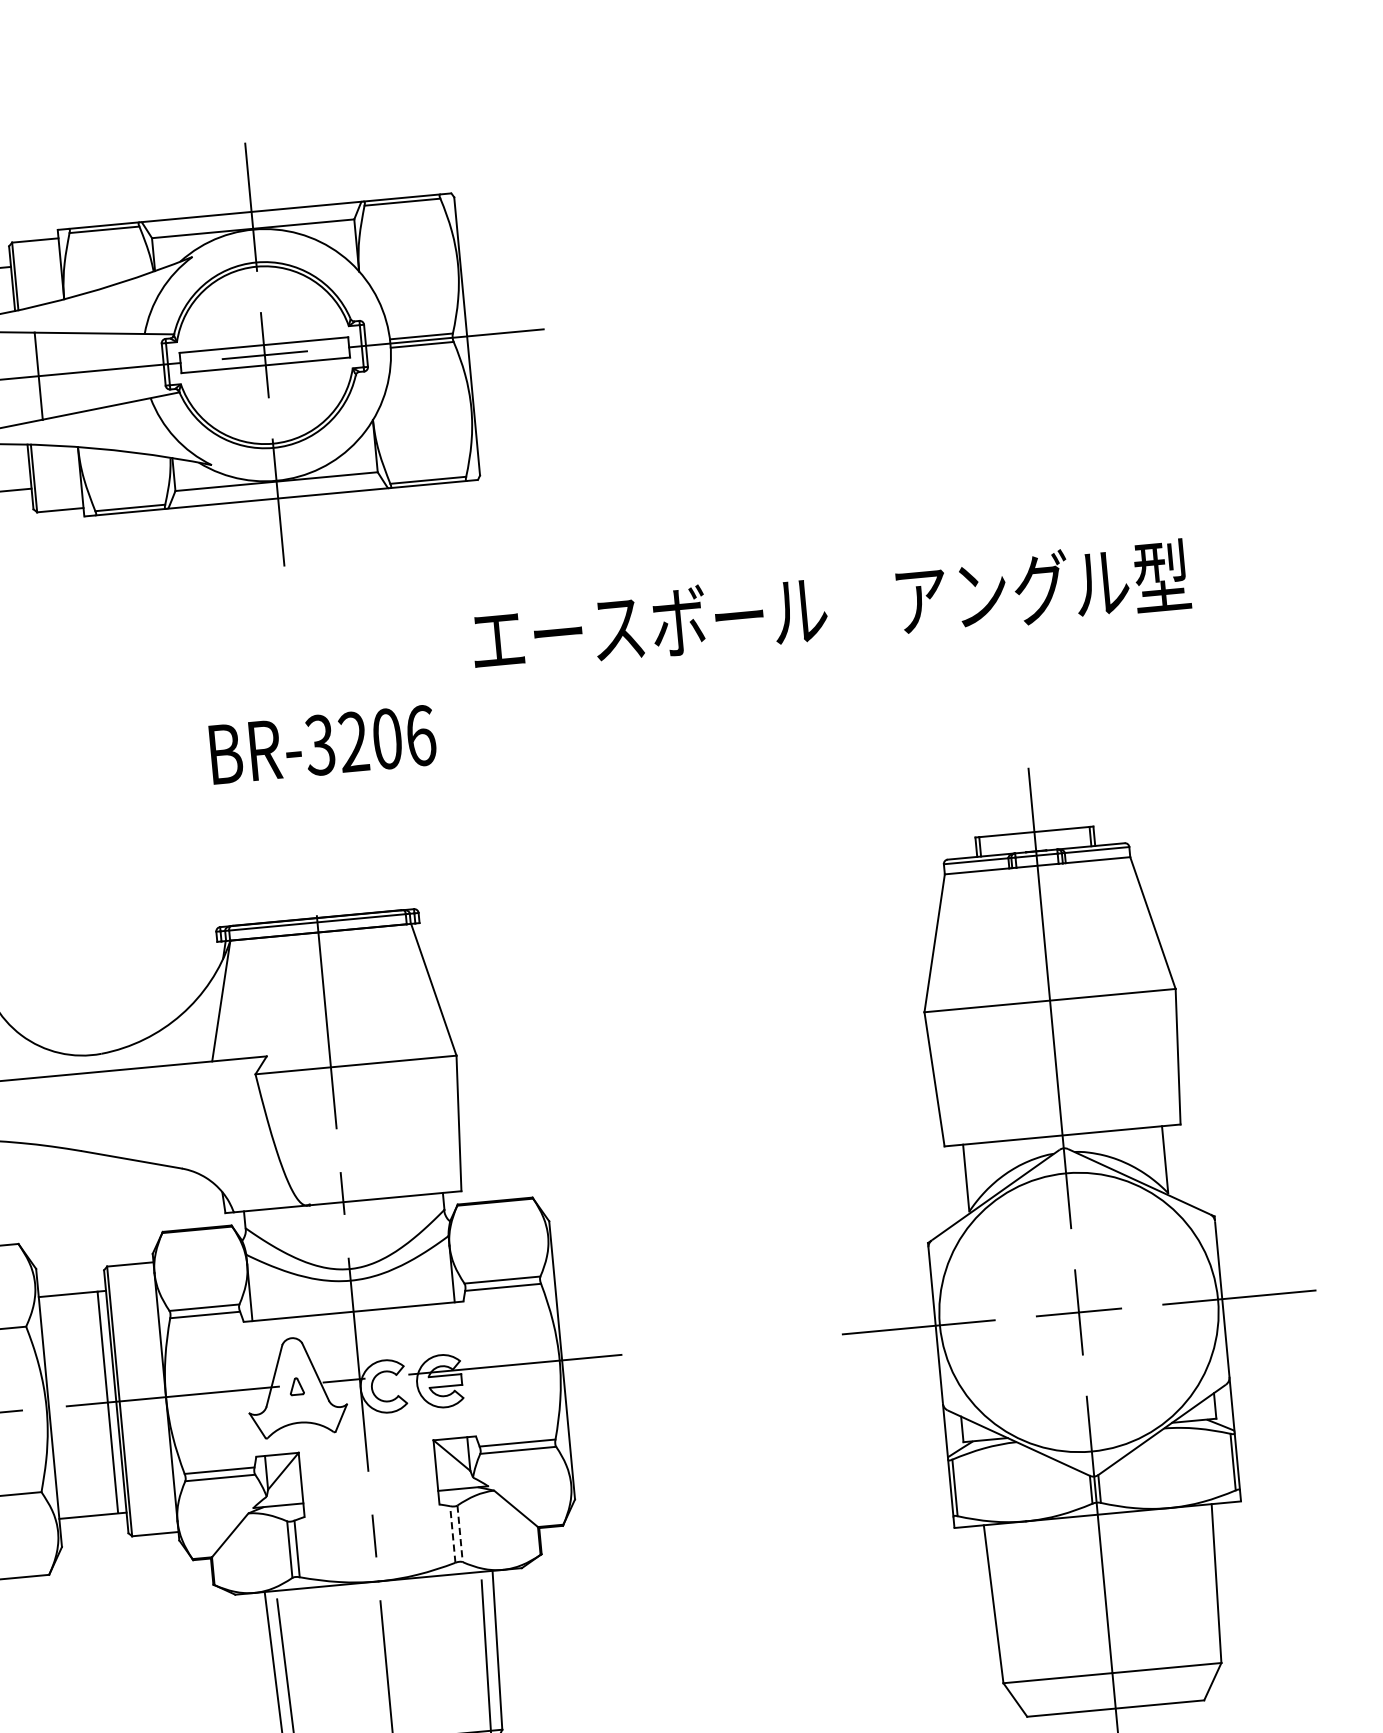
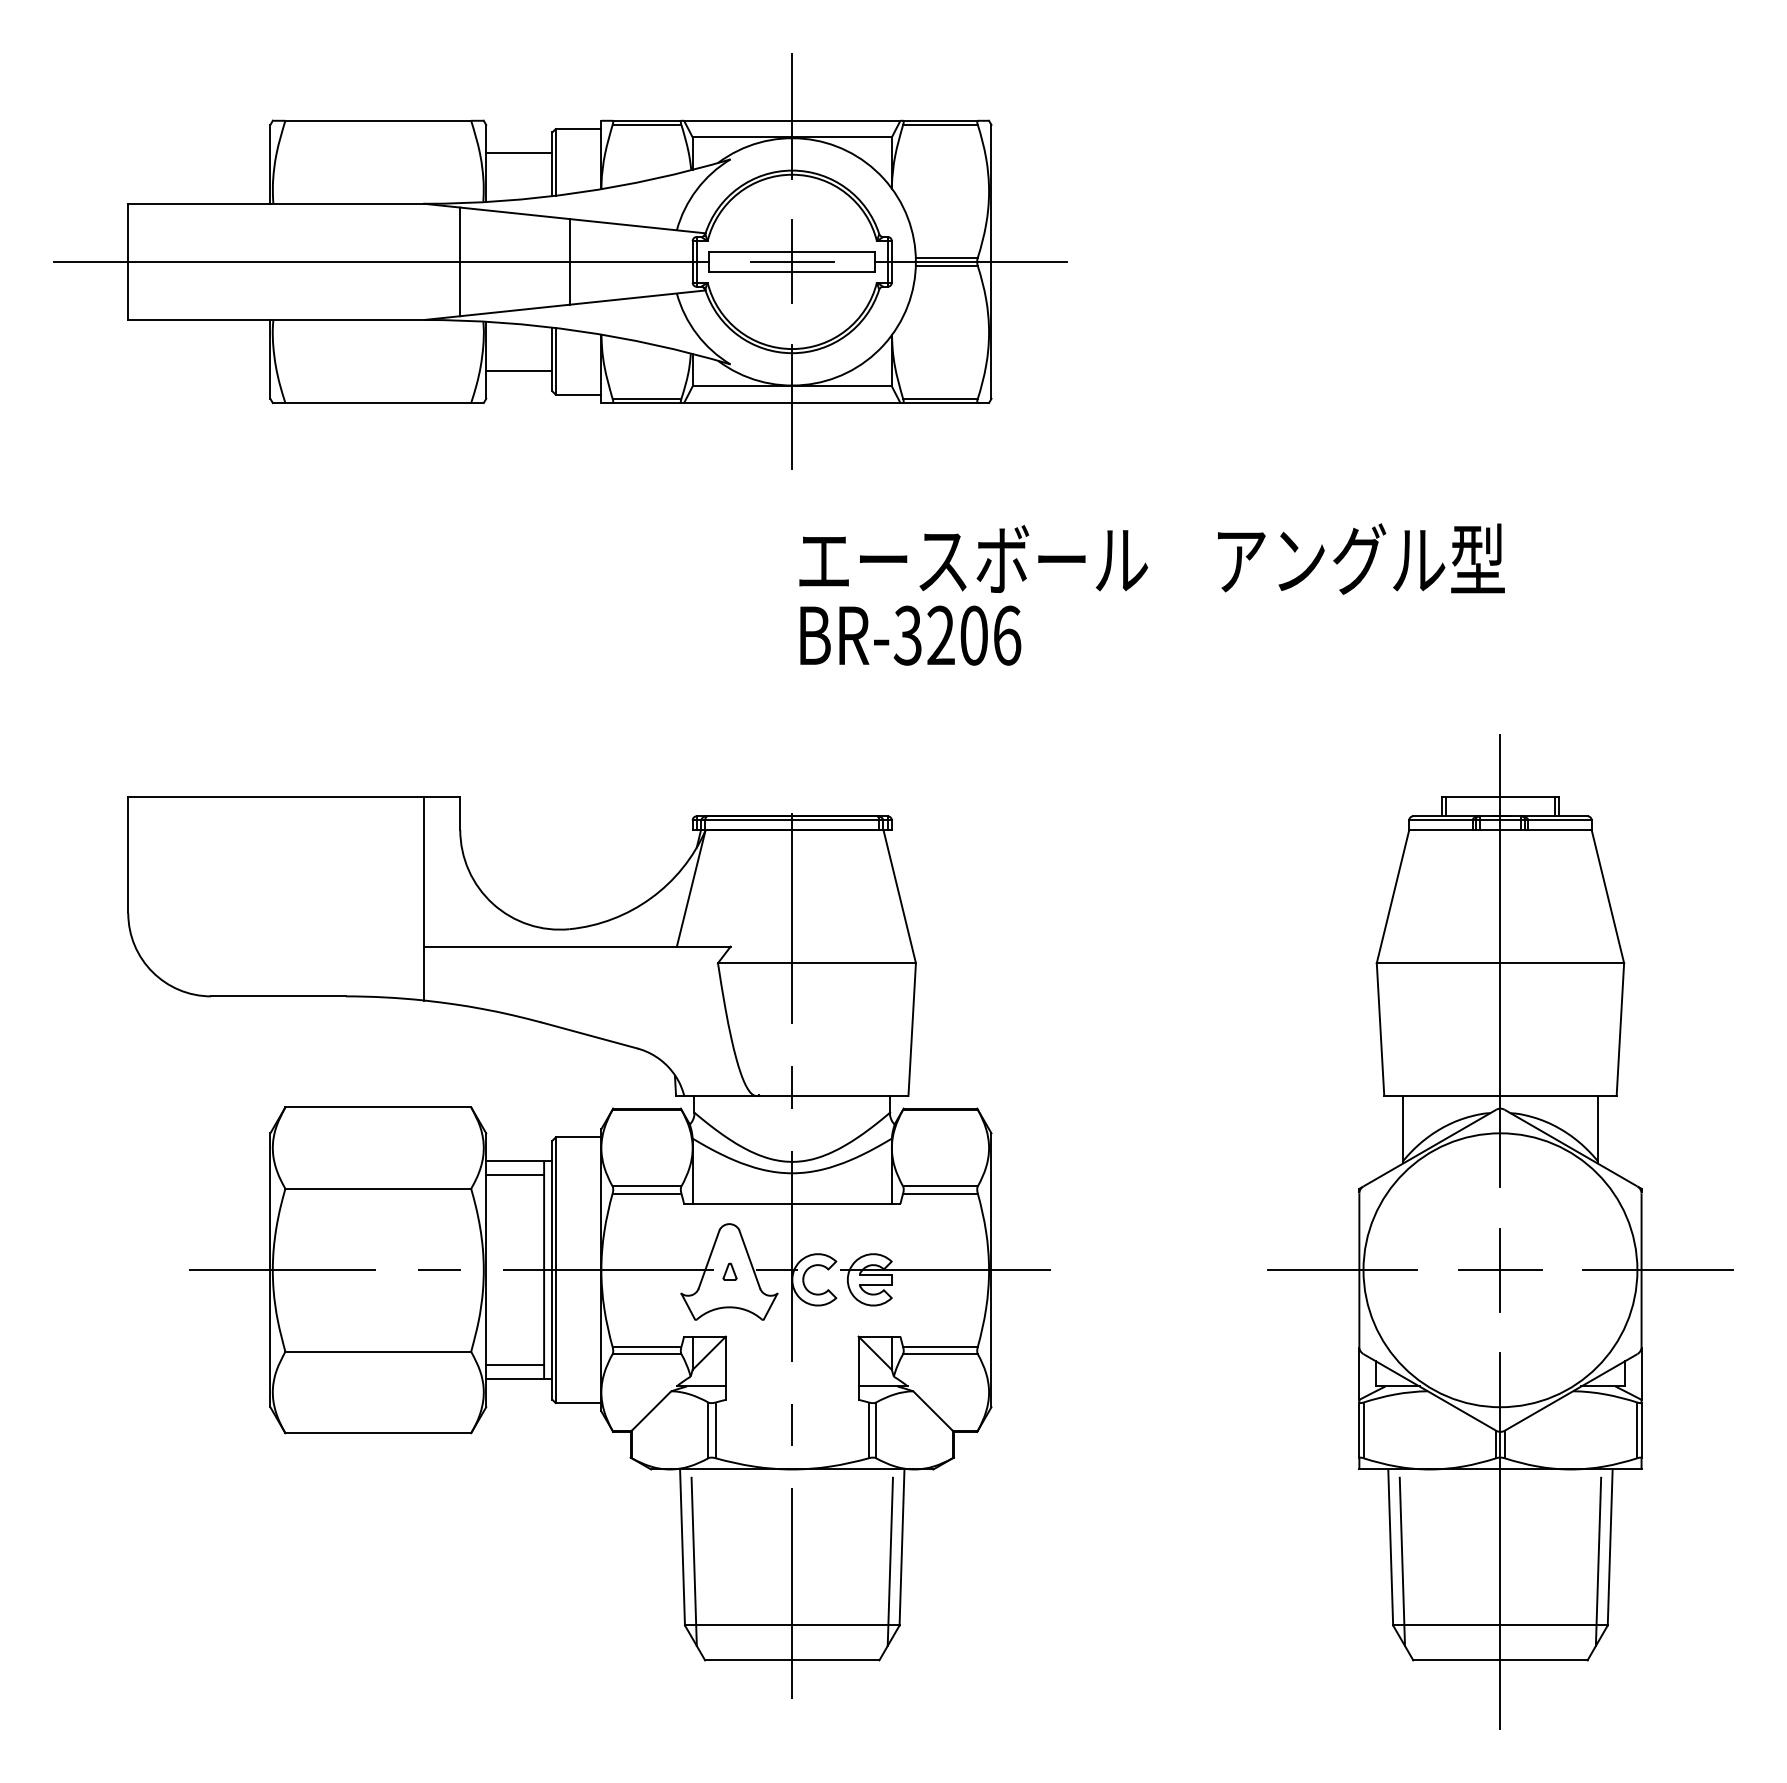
text: (830, 606) -> (1151, 558), moved
text: (322, 744) -> (910, 635), moved
line: (69, 1308) -> (515, 1175), added
line: (87, 1501) -> (515, 1365), added
line: (460, 1533) -> (876, 1430), dashed -> solid
line: (452, 1534) -> (868, 1430), dashed -> solid
line: (1205, 1598) -> (1598, 1561), added
line: (1006, 1617) -> (1402, 1561), added

